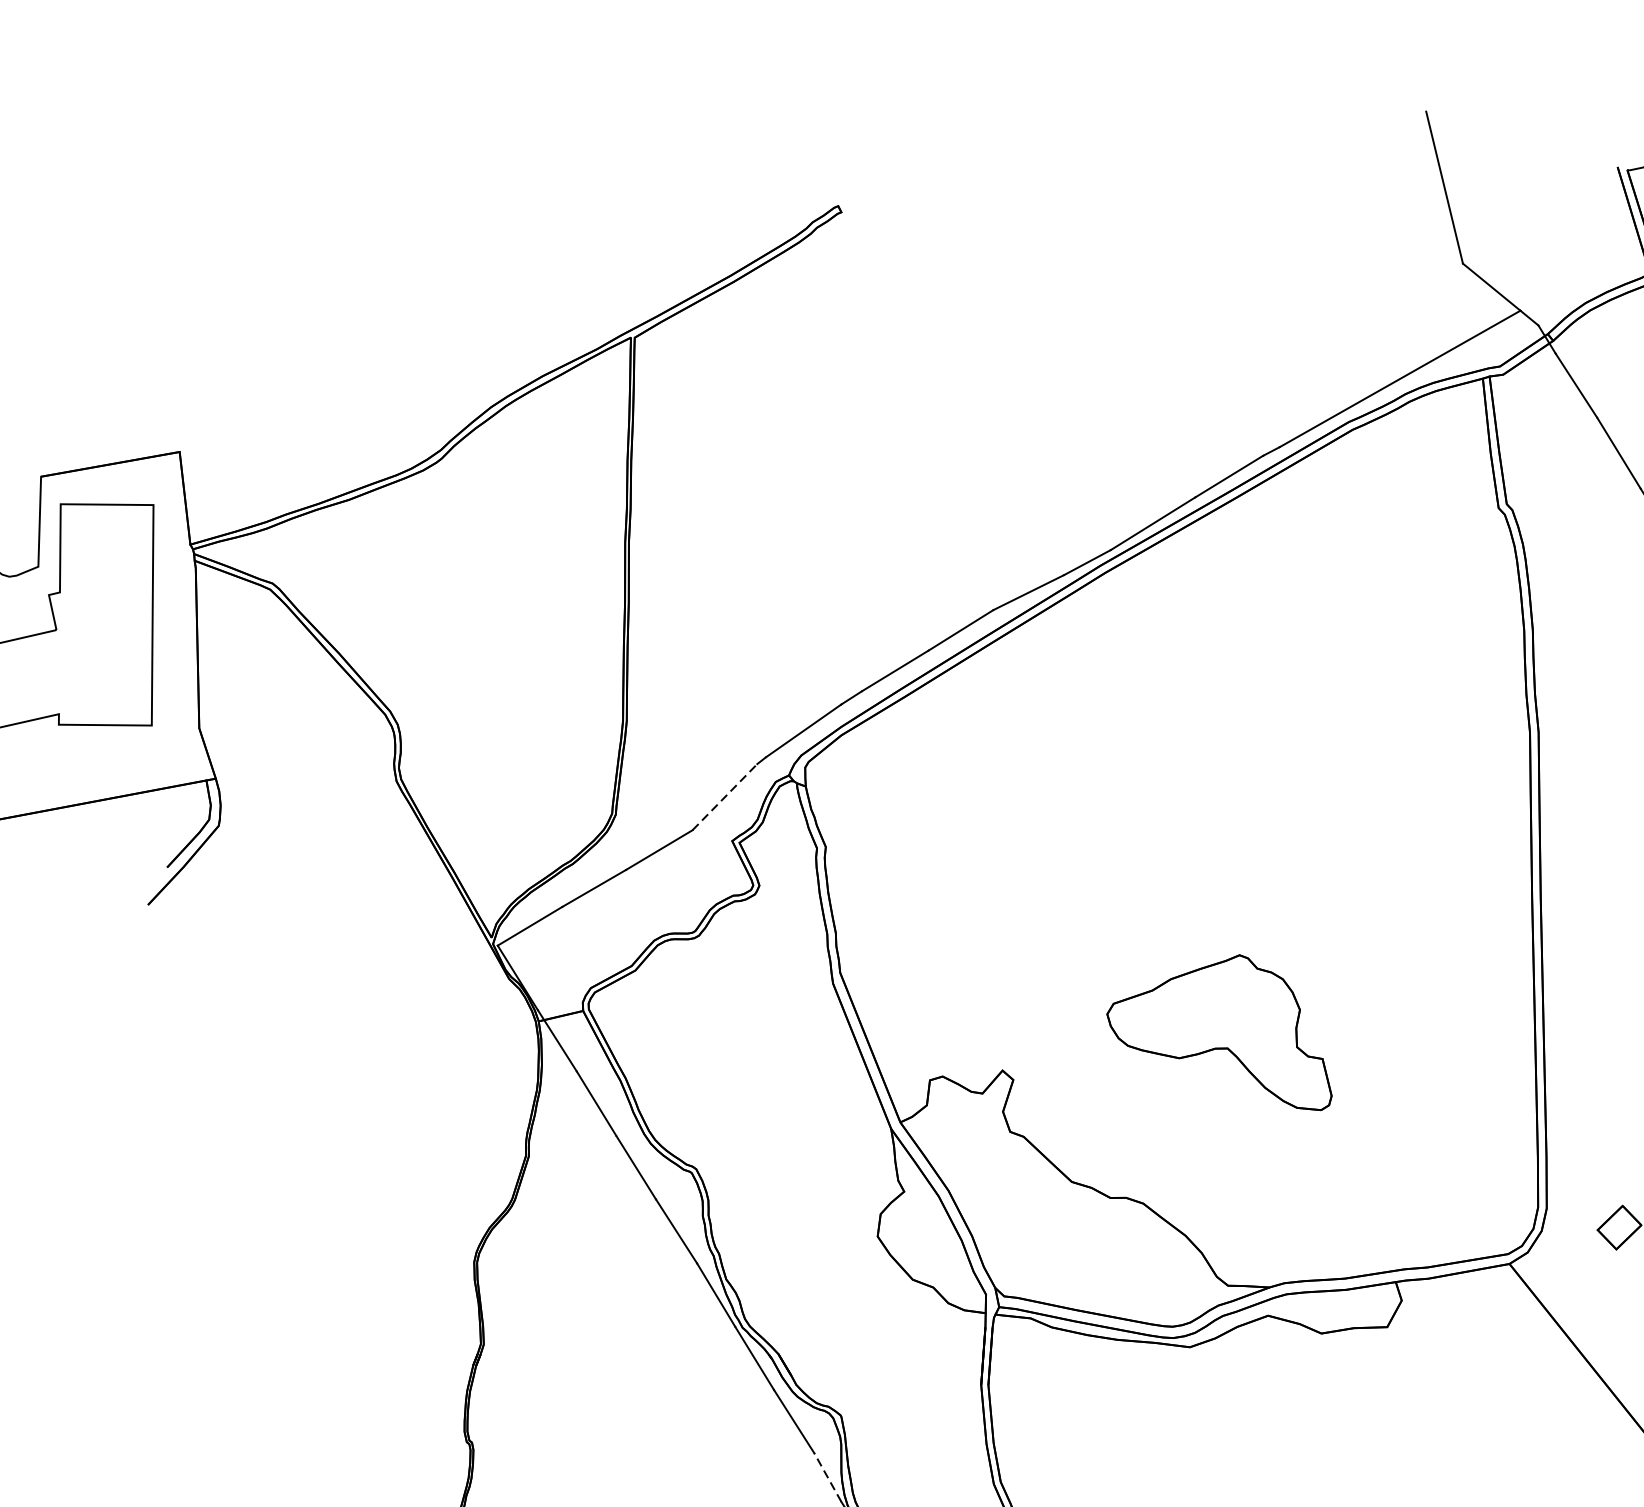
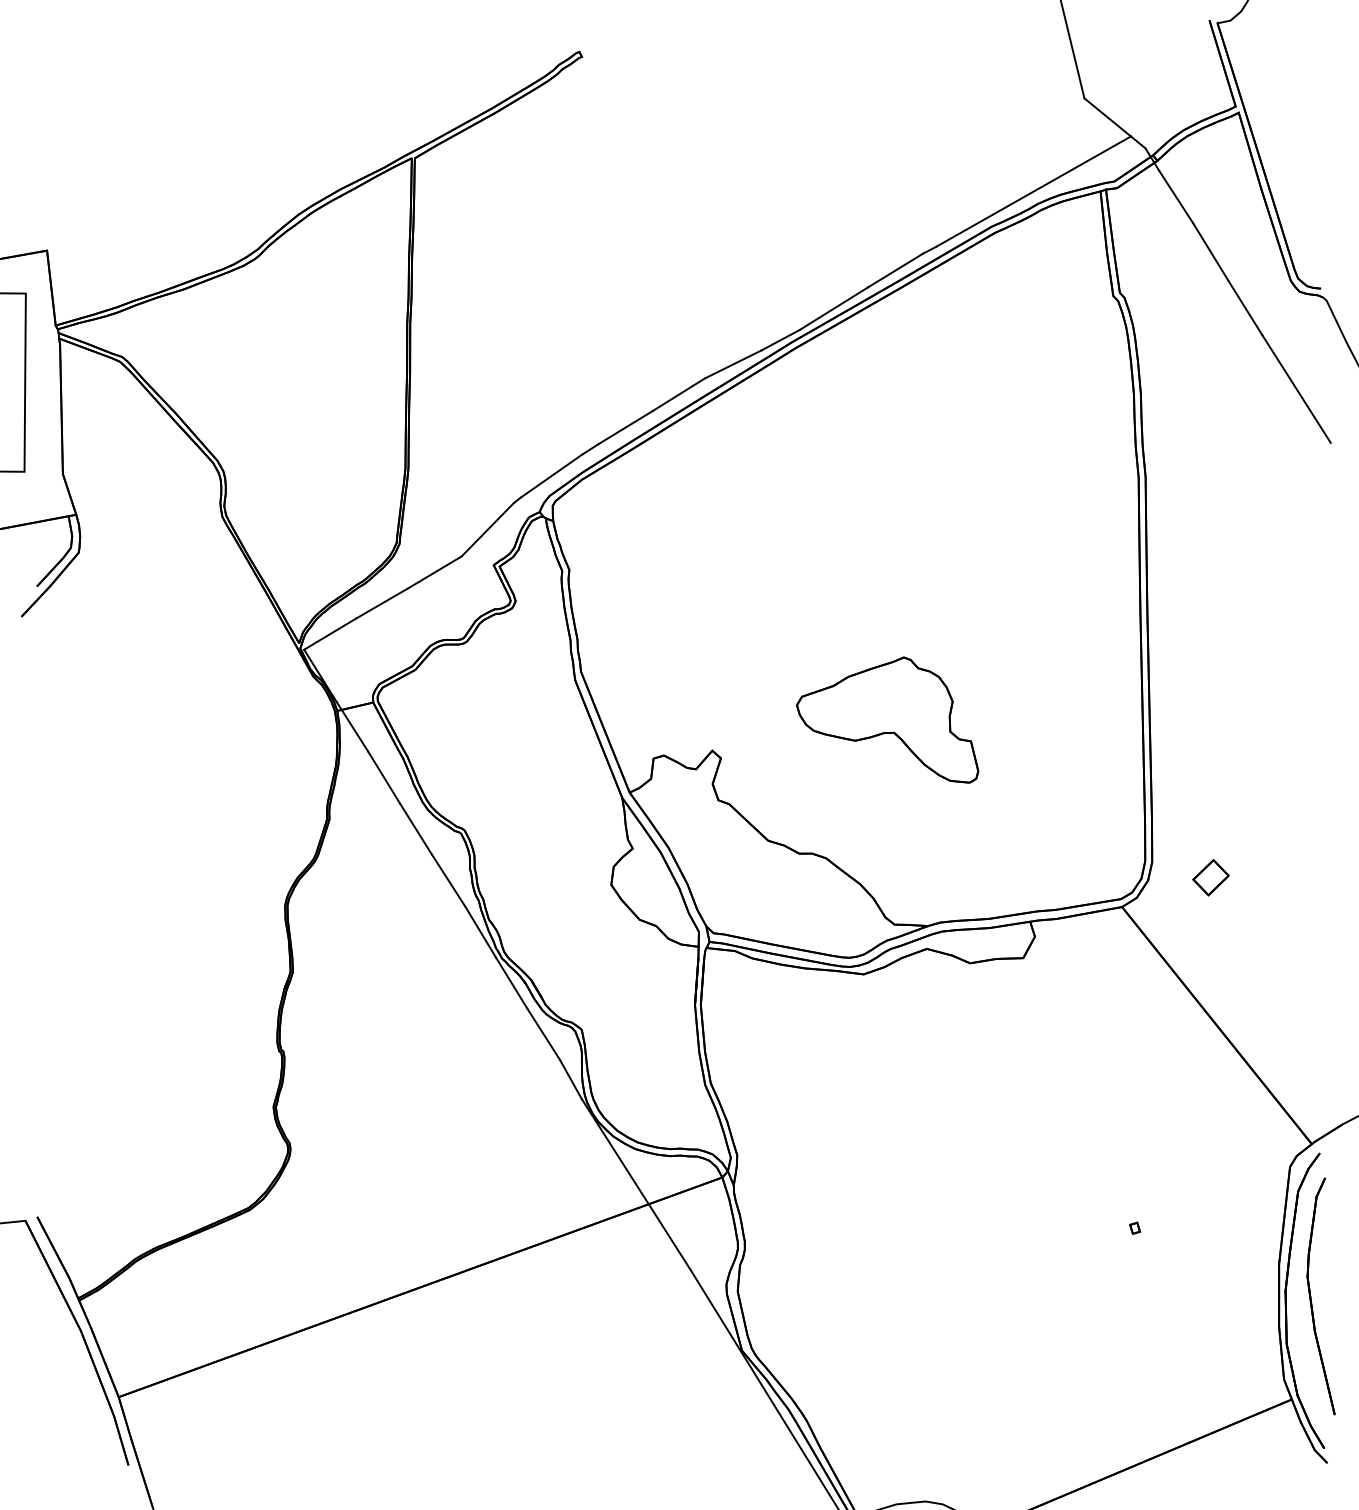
line: (725, 796) -> (488, 529), dashed -> solid
line: (828, 1477) -> (571, 1079), dashed -> solid

